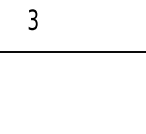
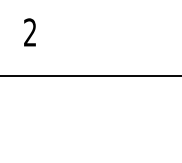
text: (32, 19) -> (29, 32), 3 -> 2

